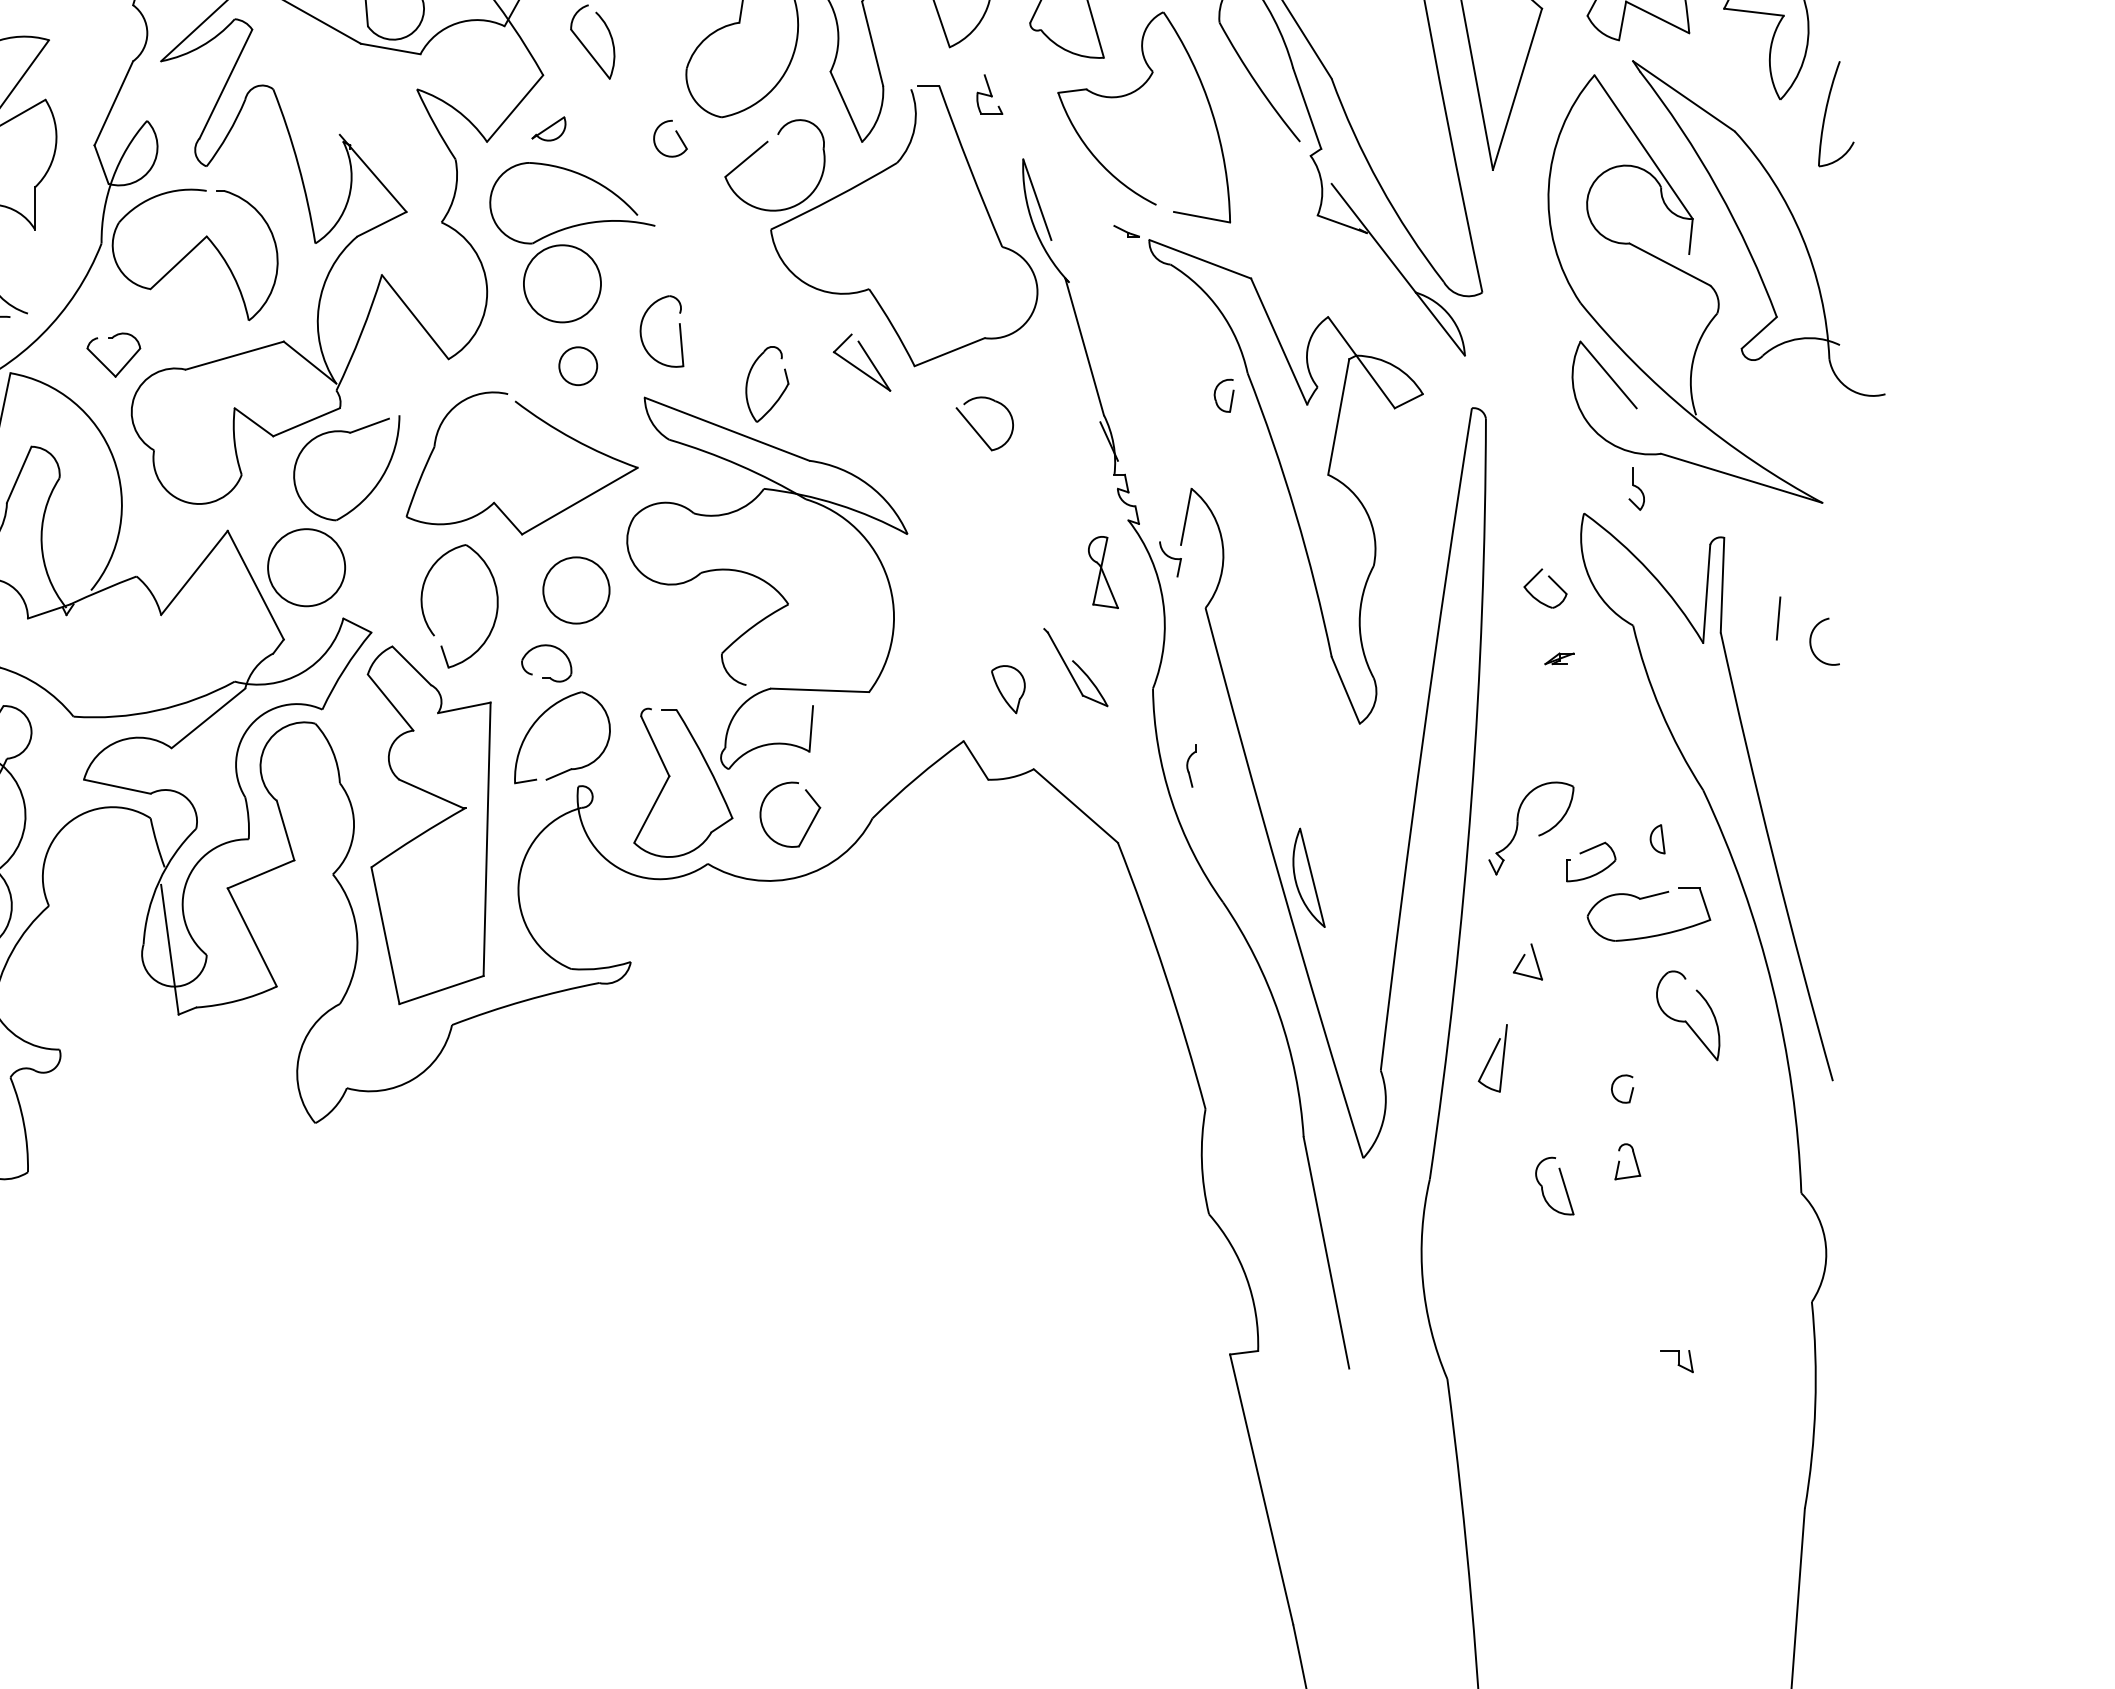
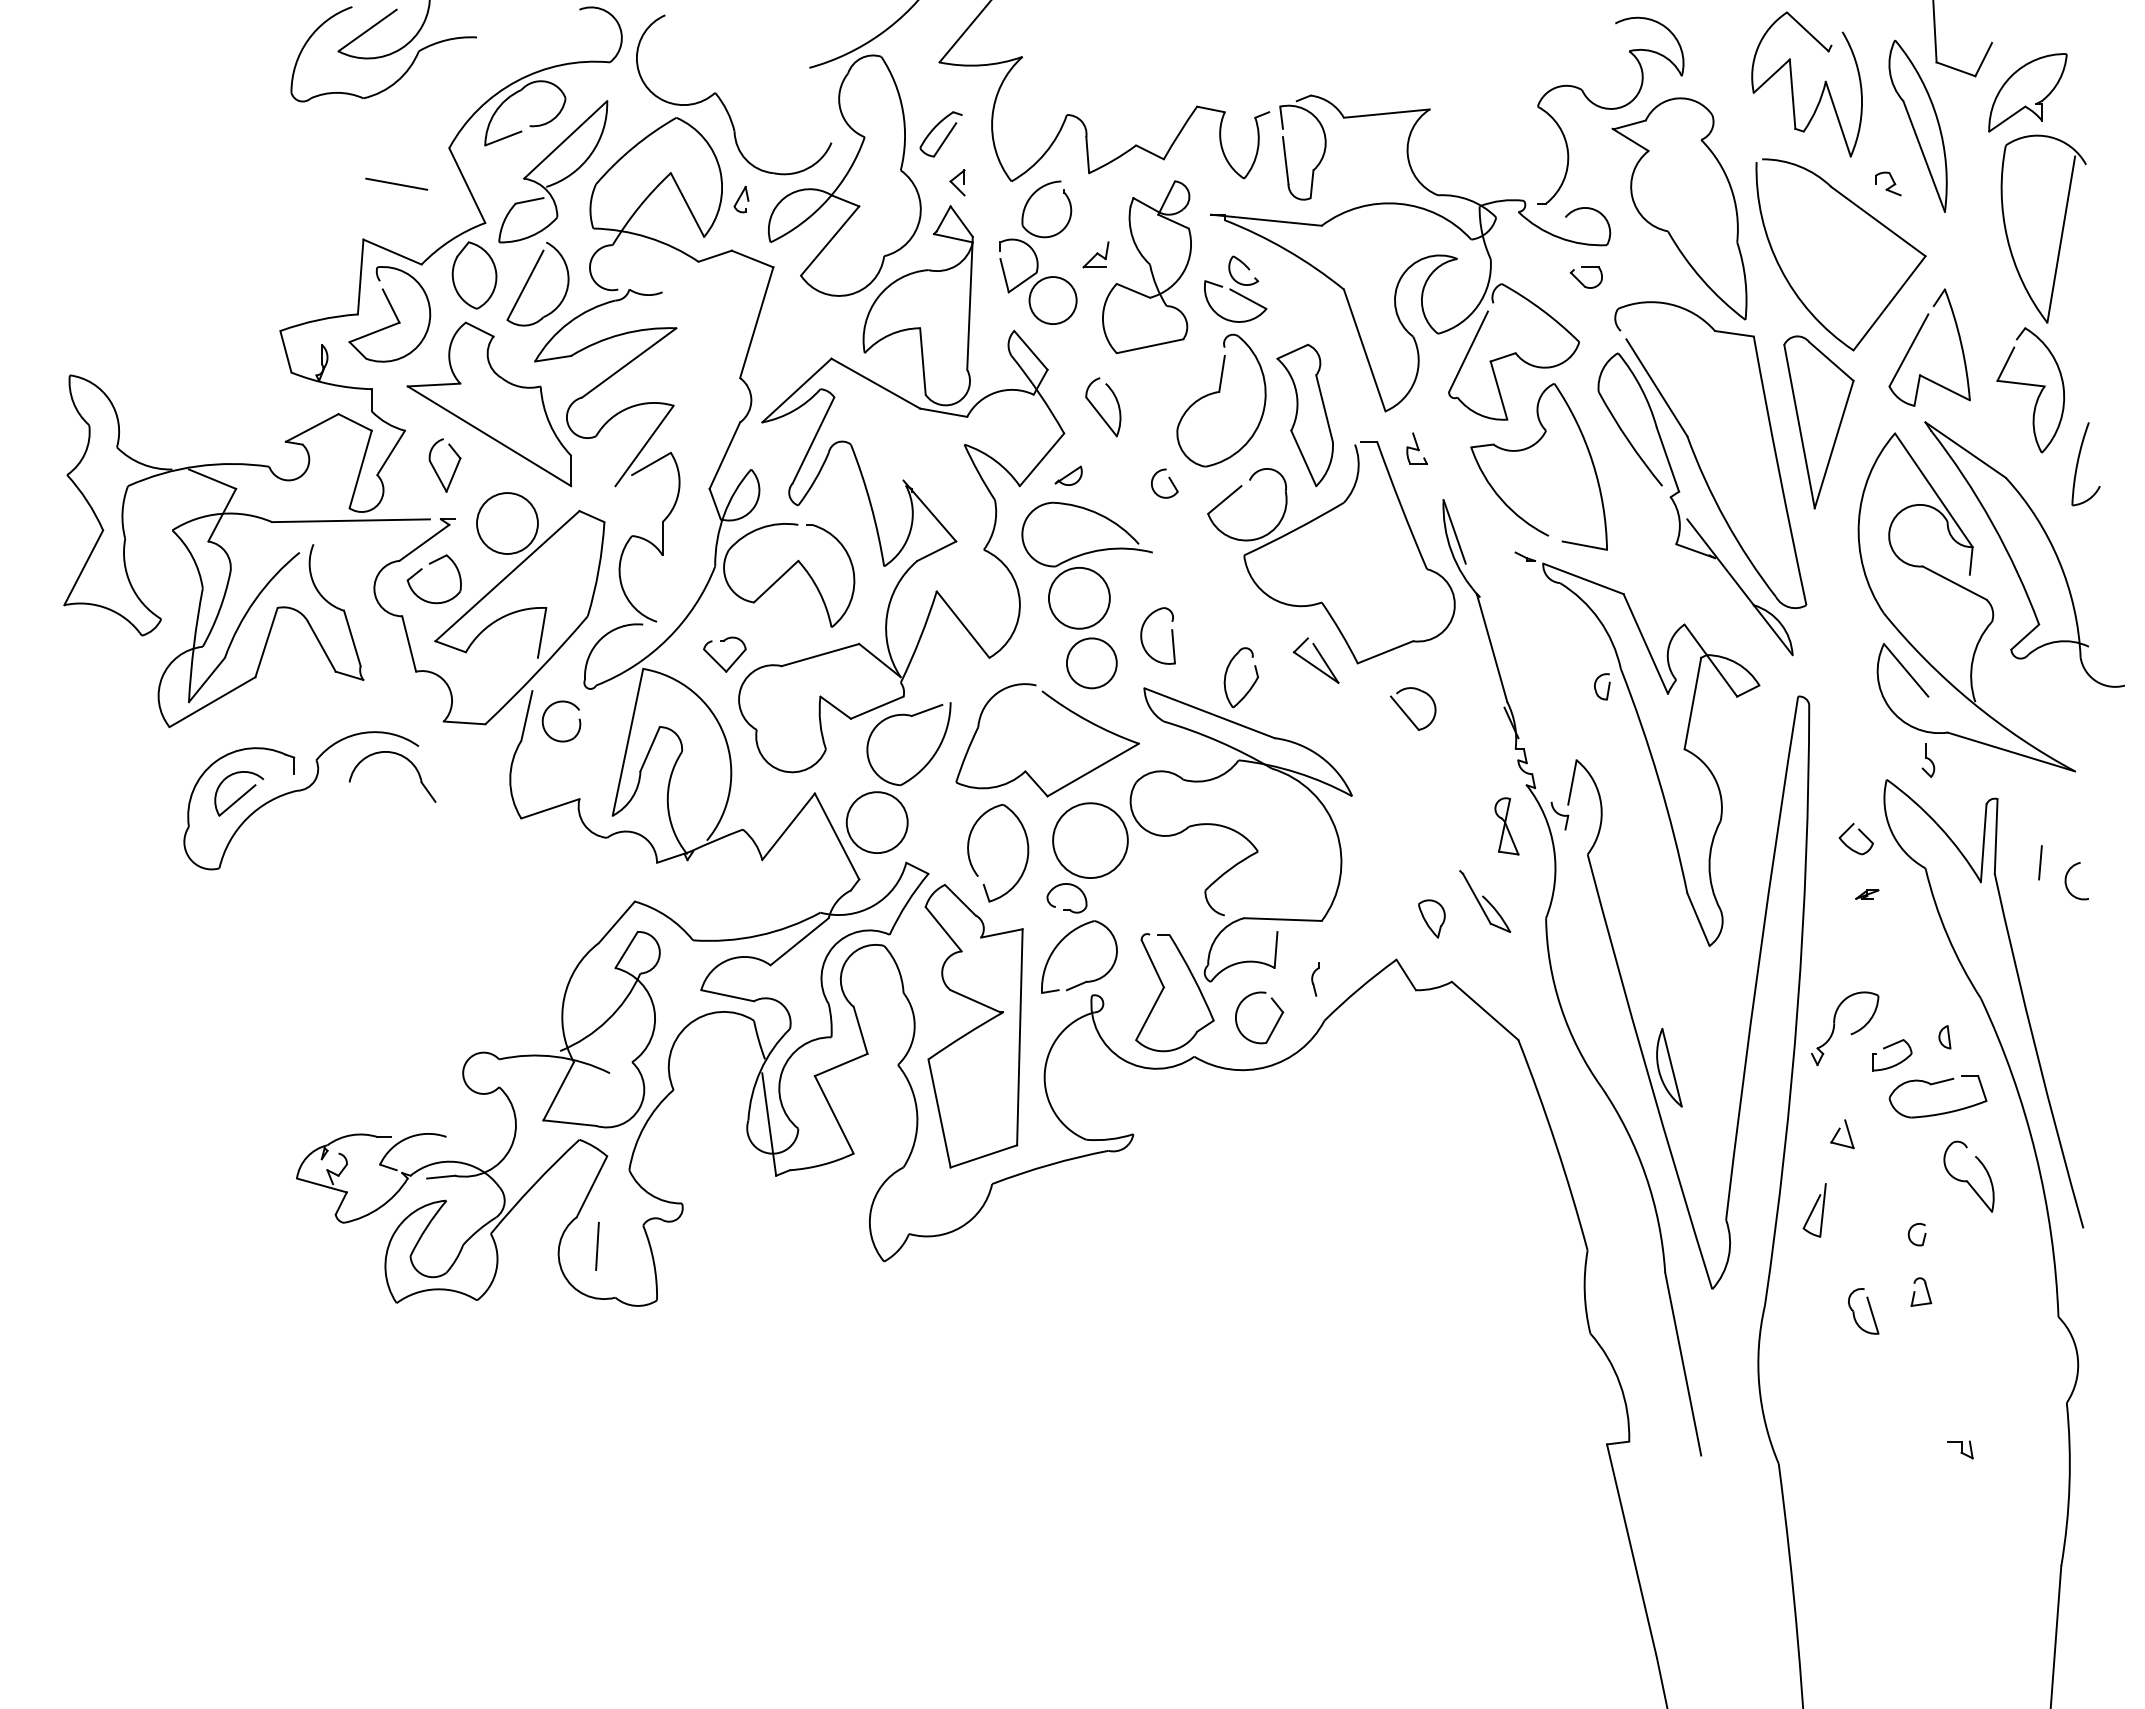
circle: (577, 366) -> (1091, 663), size x1.67
circle: (576, 590) -> (1090, 840), size x1.43
part: (1191, 766) -> (1315, 979), moved

